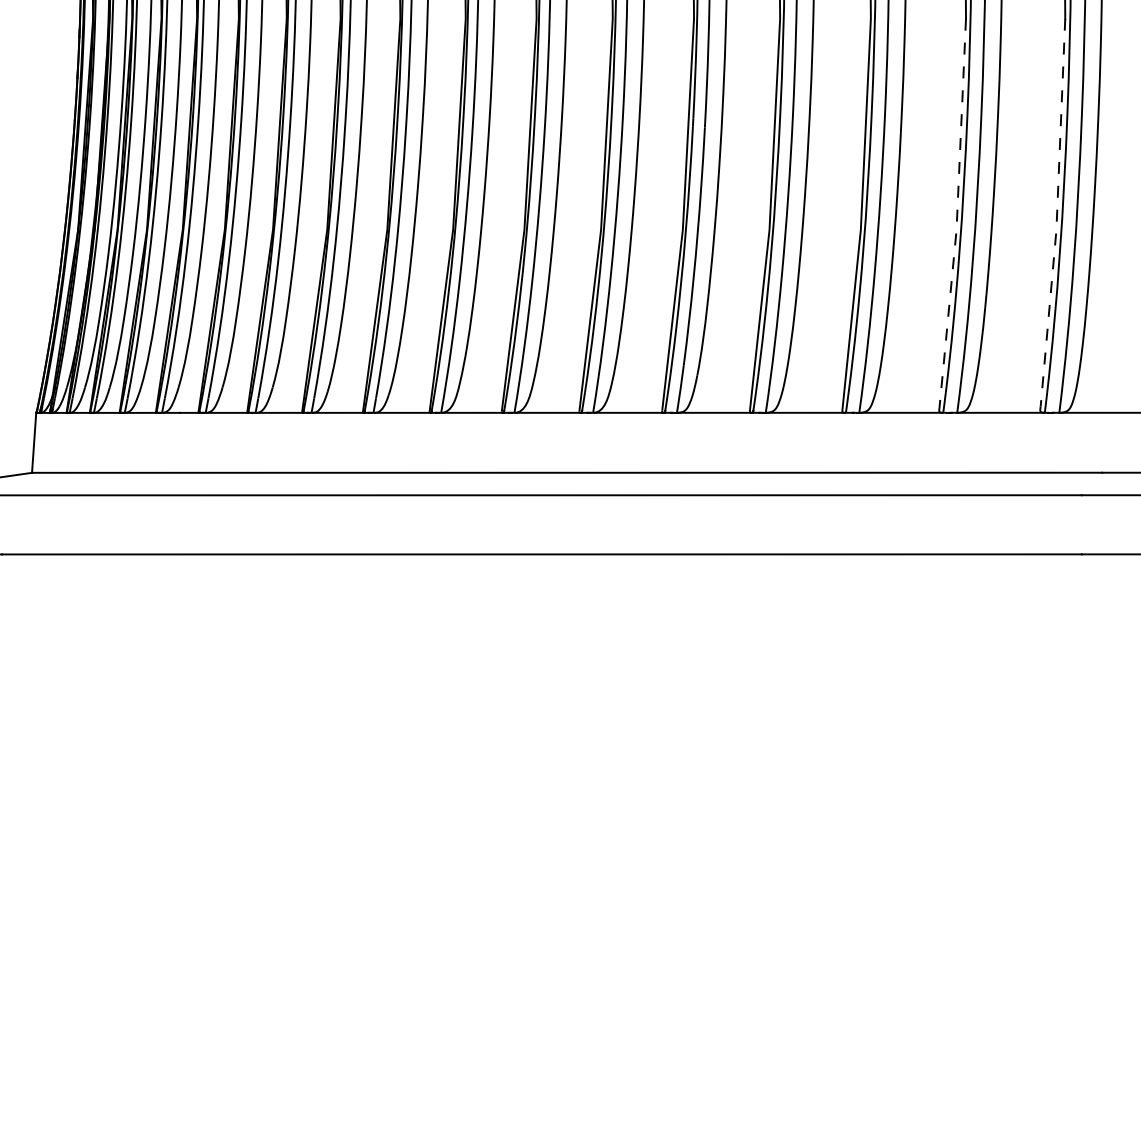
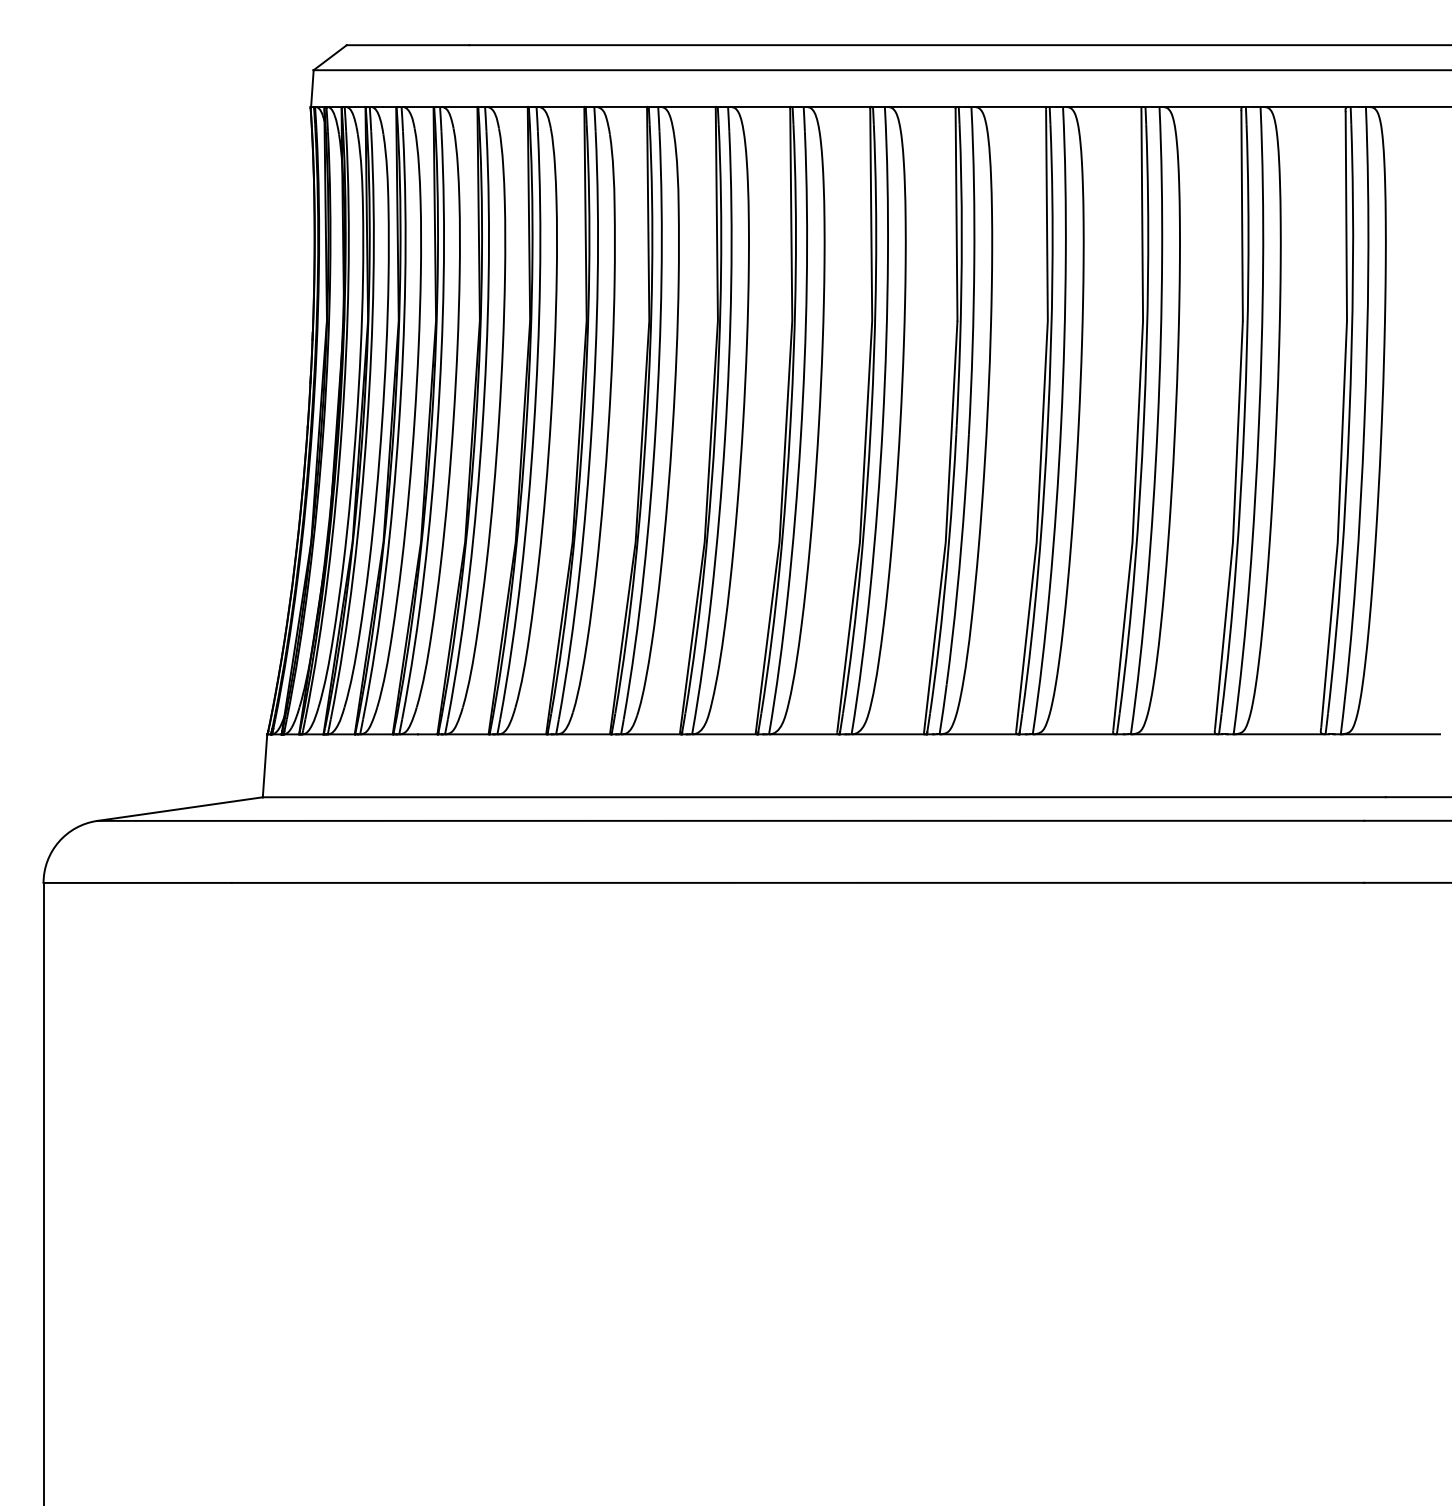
line: (1057, 212) -> (1338, 524), dashed -> solid
line: (957, 213) -> (1233, 525), dashed -> solid

